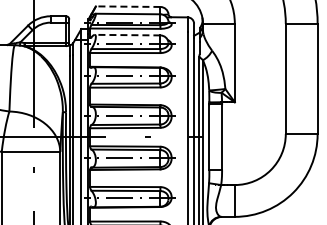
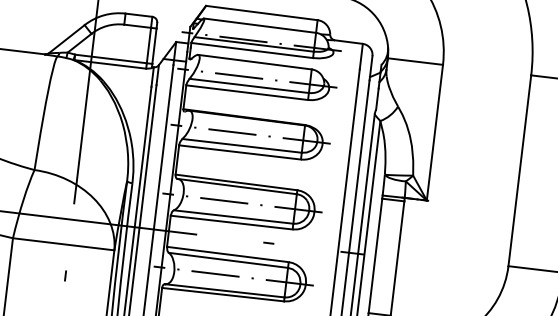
line: (127, 6) -> (260, 12), dashed -> solid
line: (127, 35) -> (254, 62), dashed -> solid

